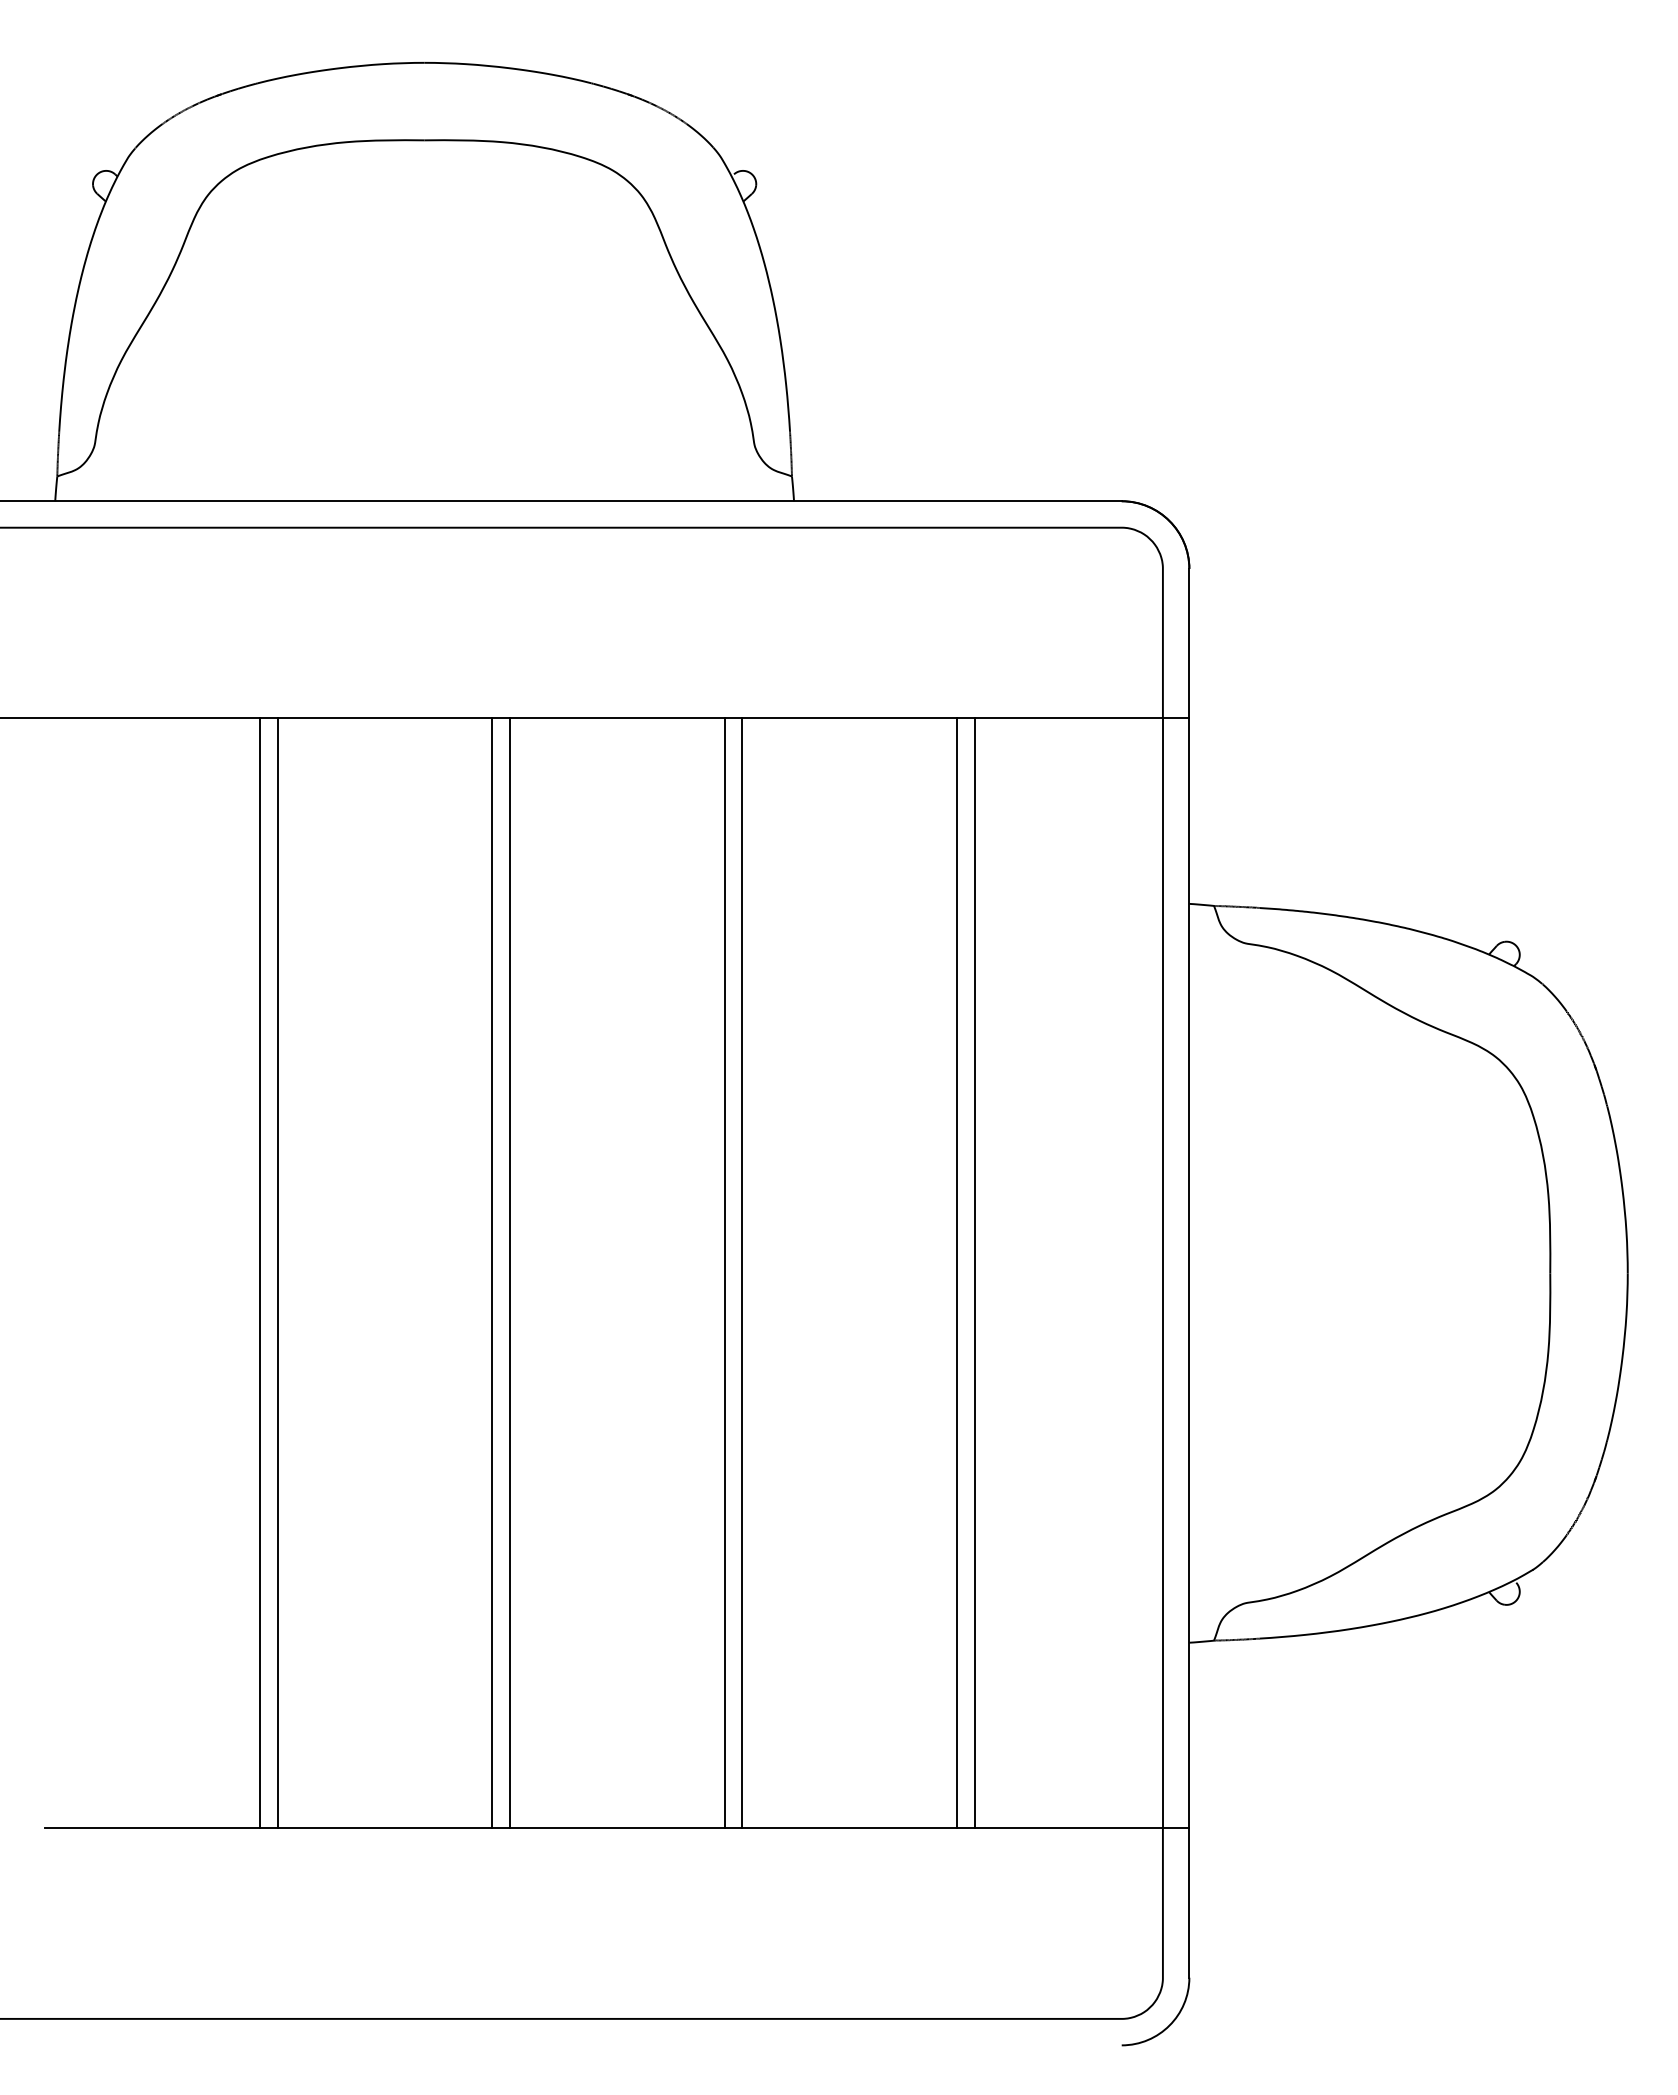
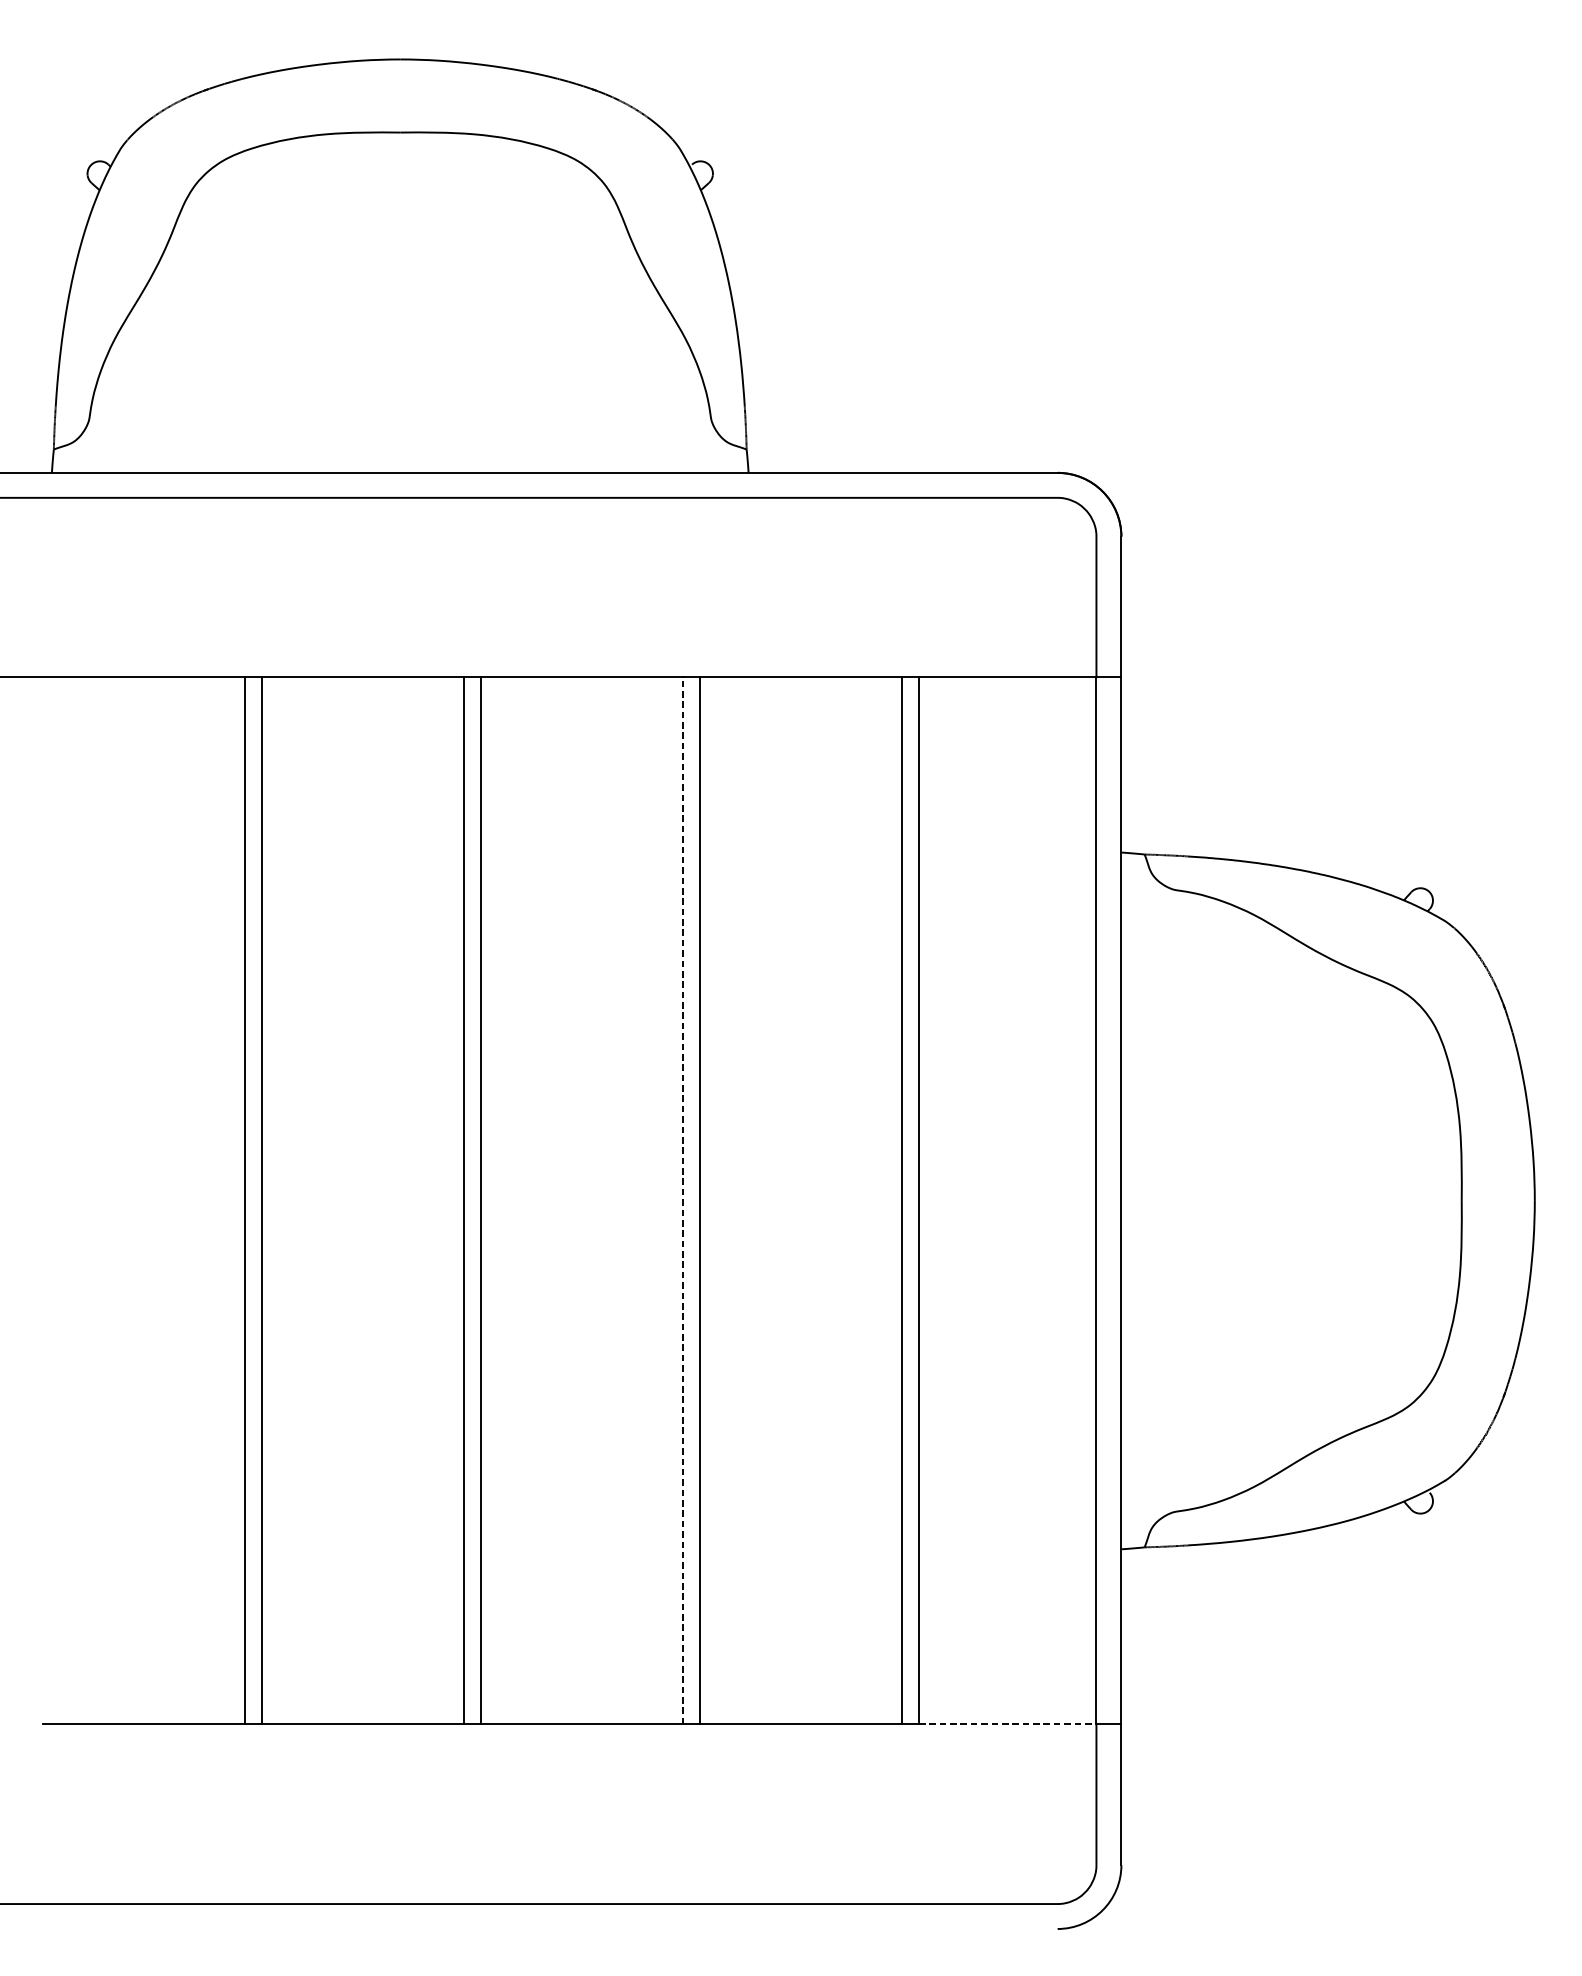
line: (724, 1272) -> (683, 1200), solid -> dashed
line: (1069, 1828) -> (1008, 1724), solid -> dashed

